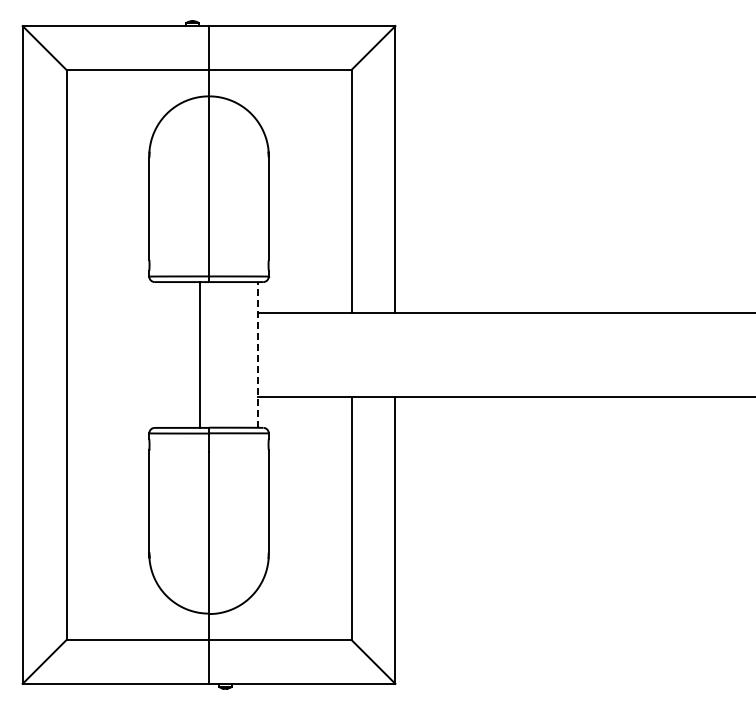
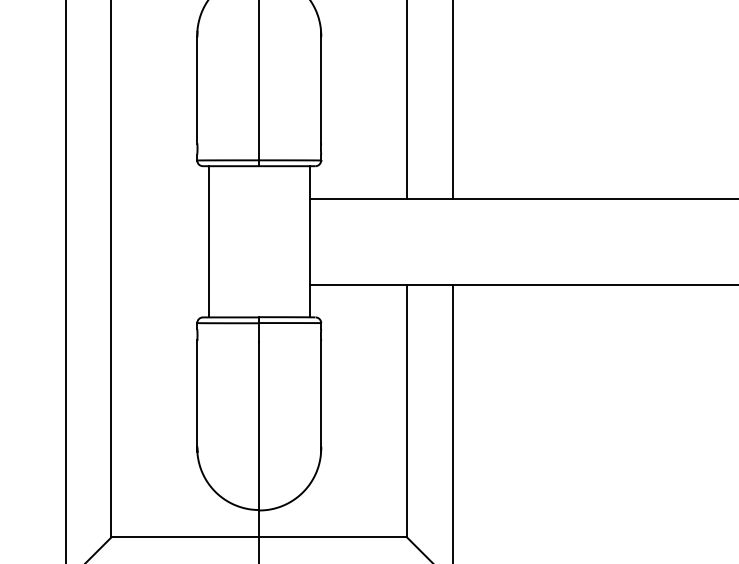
line: (200, 354) -> (208, 241), moved
line: (257, 354) -> (309, 241), dashed -> solid

